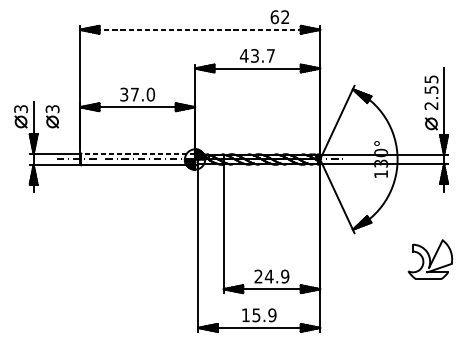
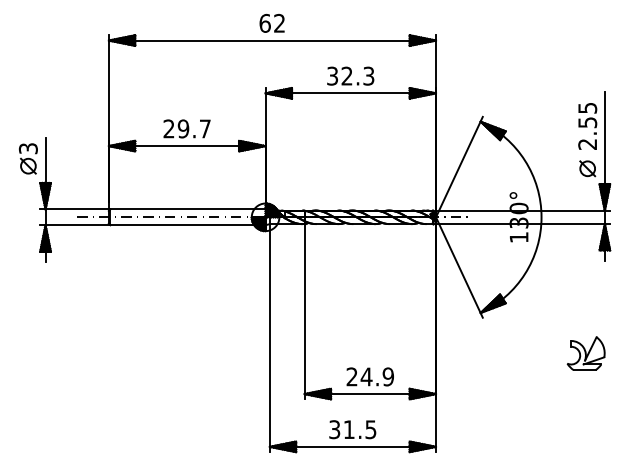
text: (279, 16) -> (271, 22), moved
line: (200, 29) -> (272, 40), dashed -> solid
text: (257, 55) -> (350, 75), 43.7 -> 32.3
text: (137, 94) -> (186, 128), 37.0 -> 29.7
part: (51, 116) -> (70, 158), removed
line: (138, 153) -> (188, 209), dashed -> solid
part: (429, 259) -> (585, 353), size x0.62
text: (258, 315) -> (352, 429), 15.9 -> 31.5

